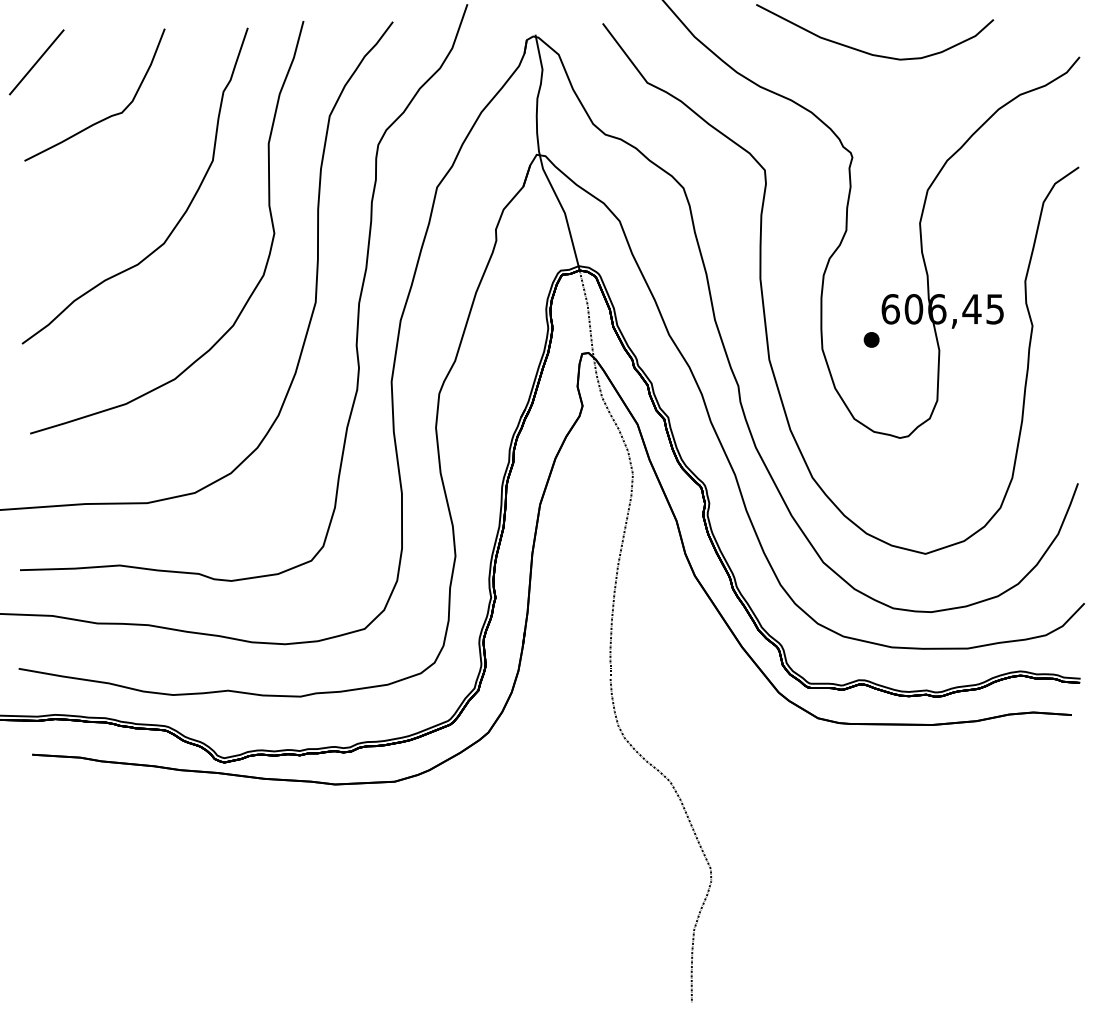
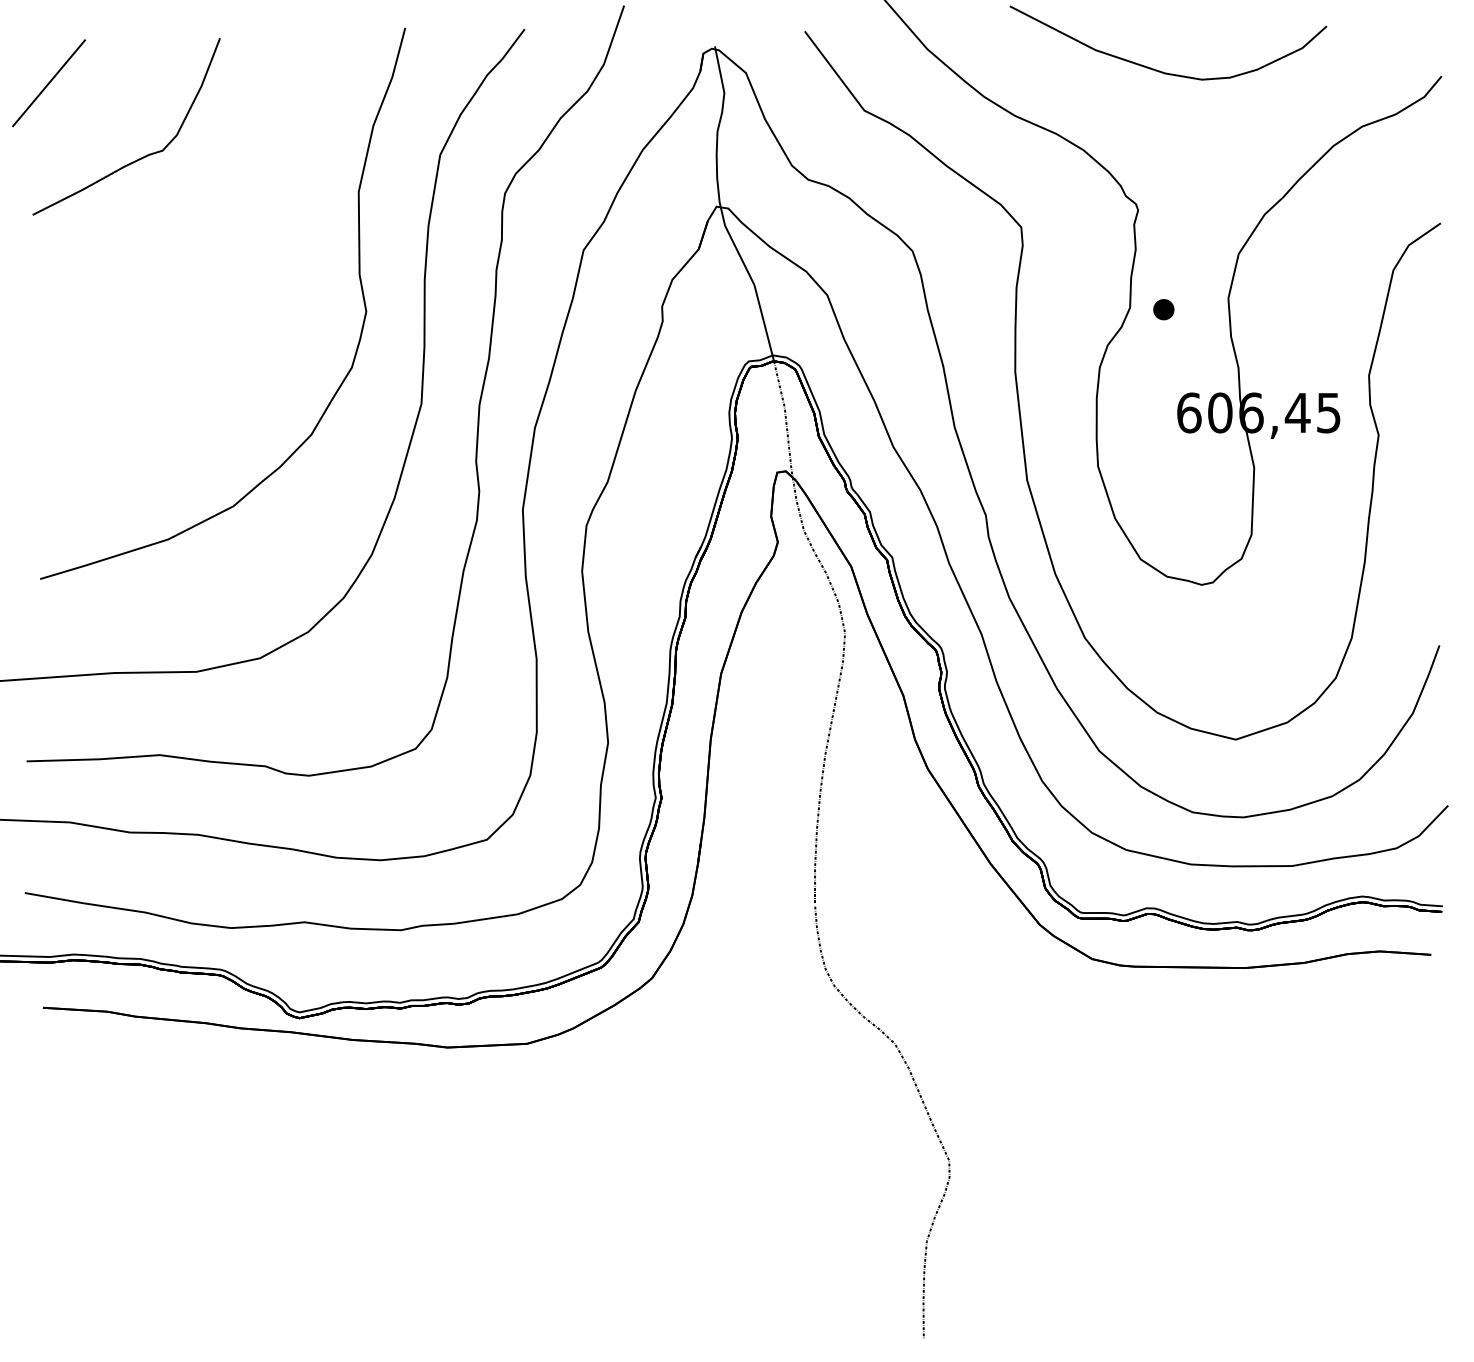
part: (180, 217) -> (240, 290), removed
part: (871, 339) -> (1163, 309), moved

